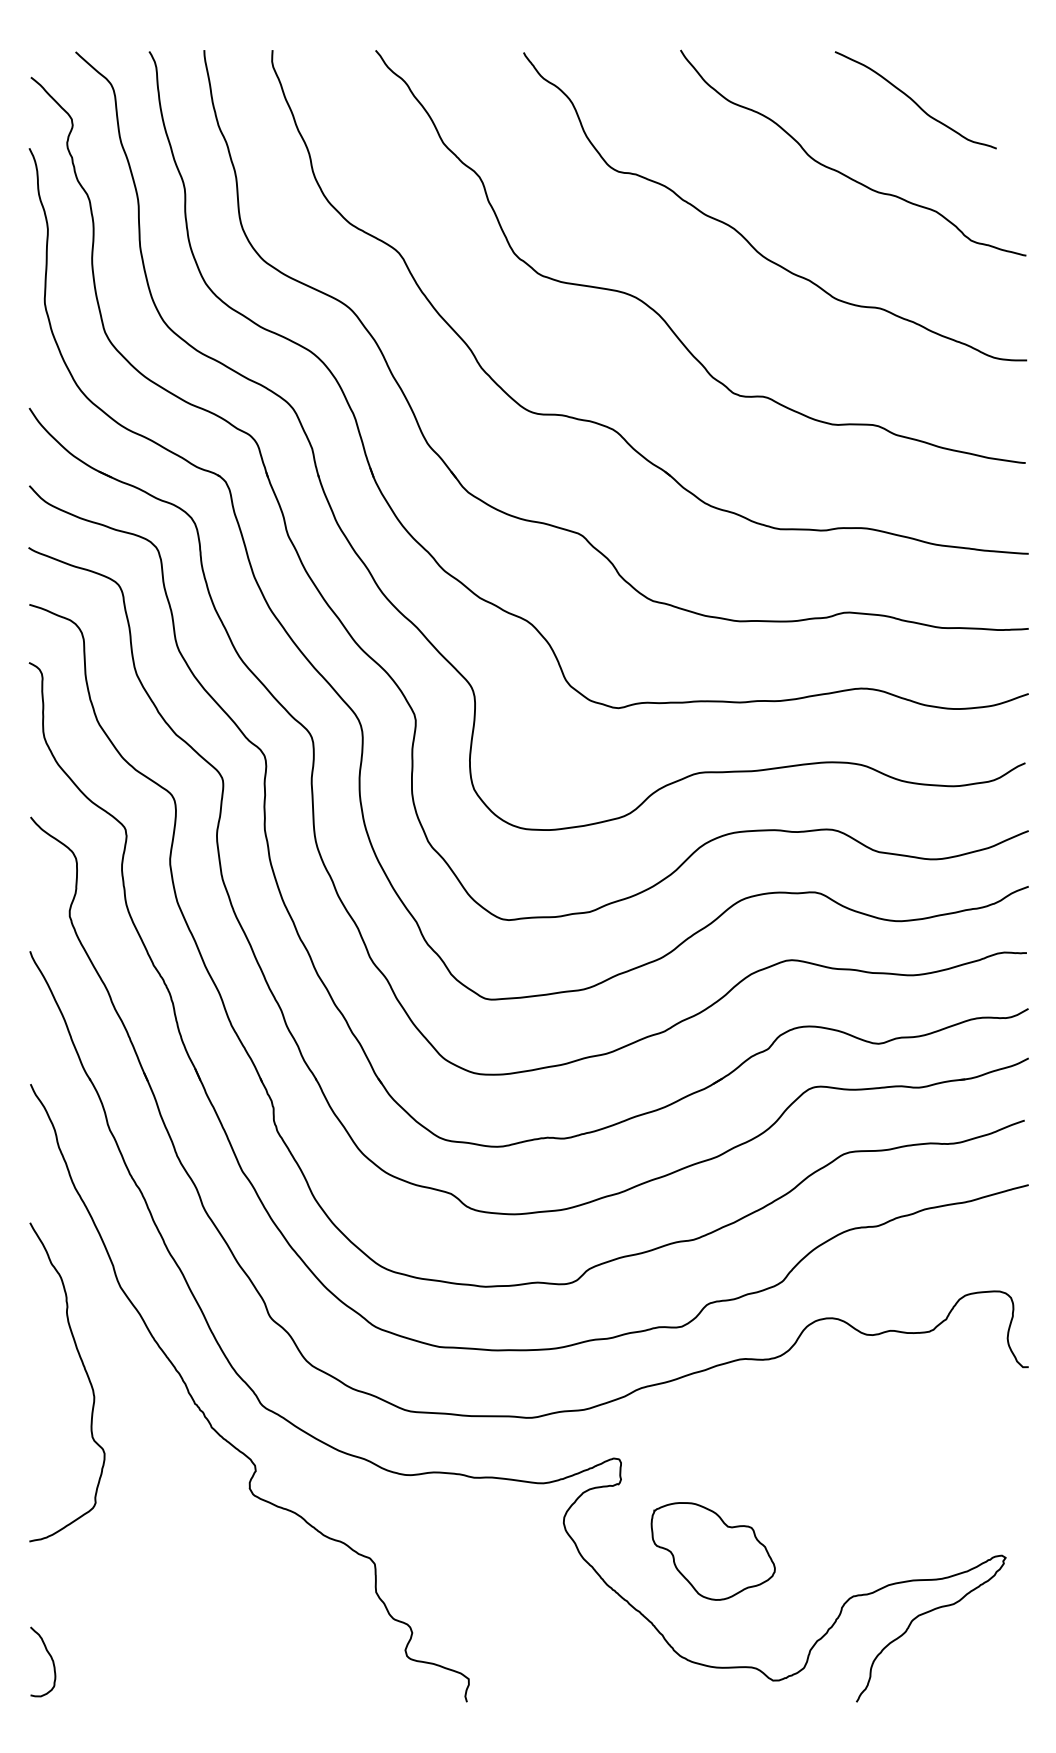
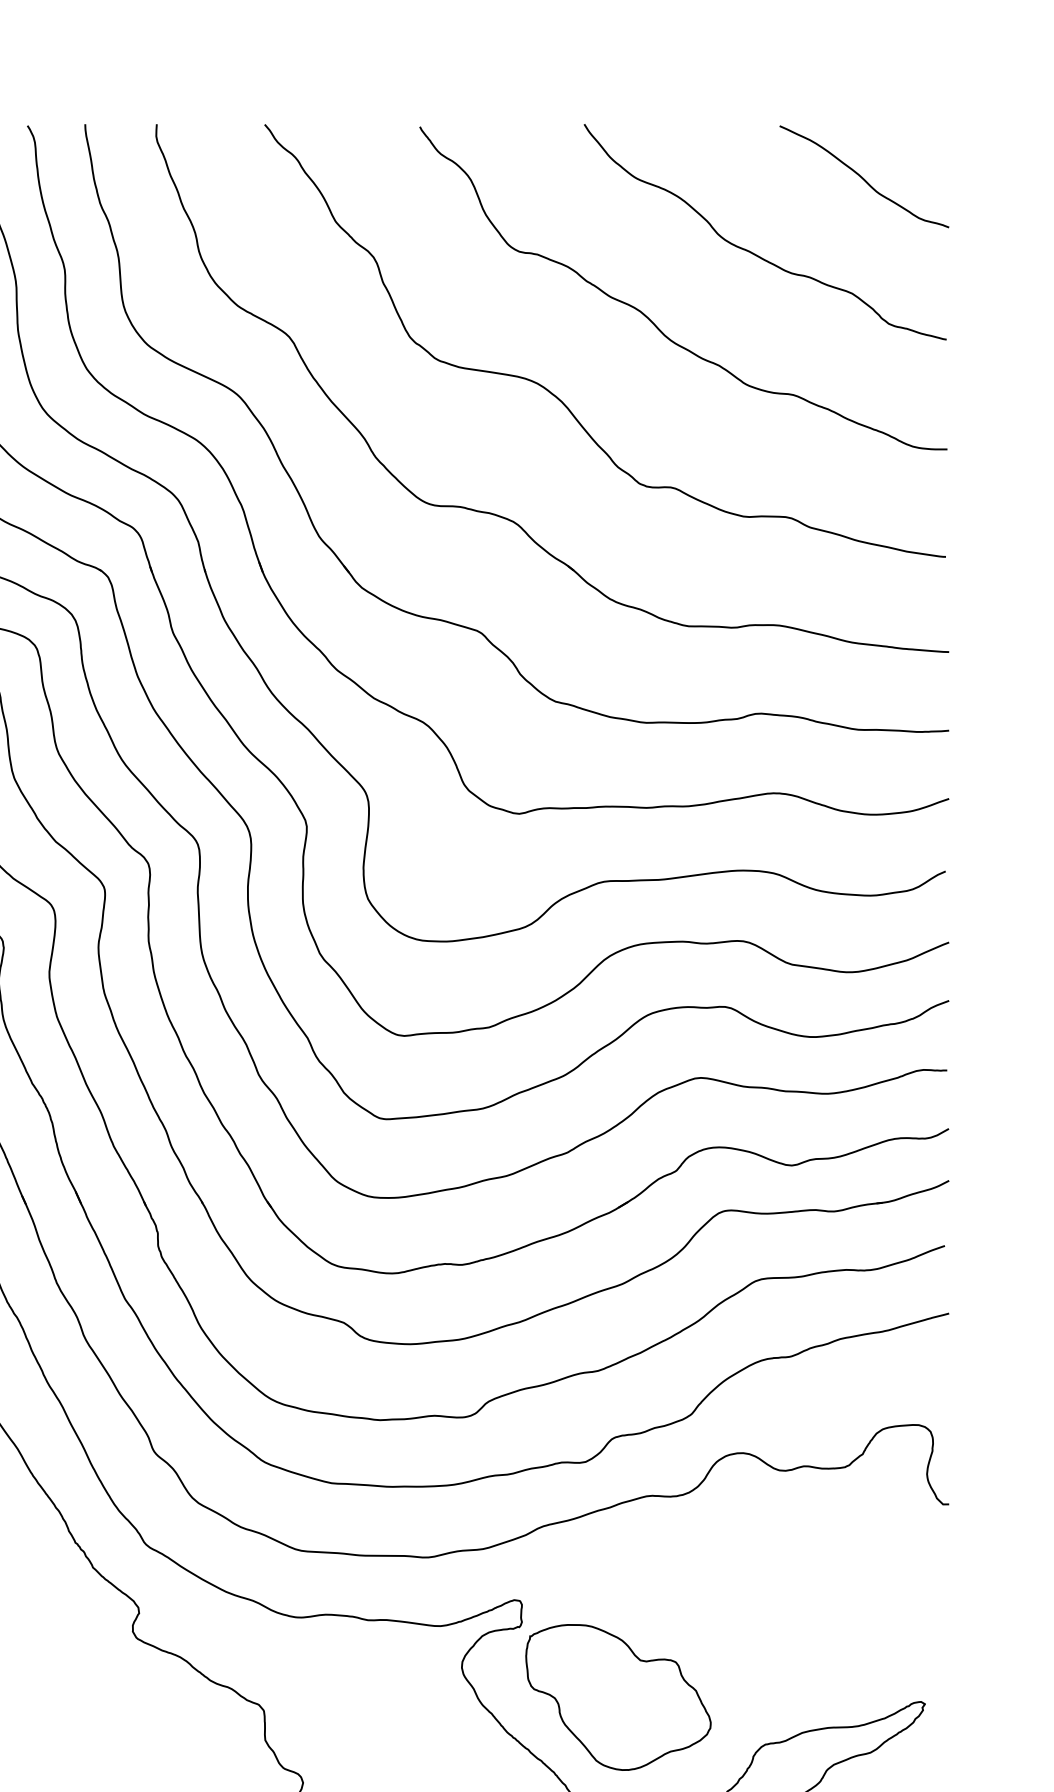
curve: (914, 100) -> (862, 177), moved
part: (713, 1551) -> (618, 1697), size x1.43

